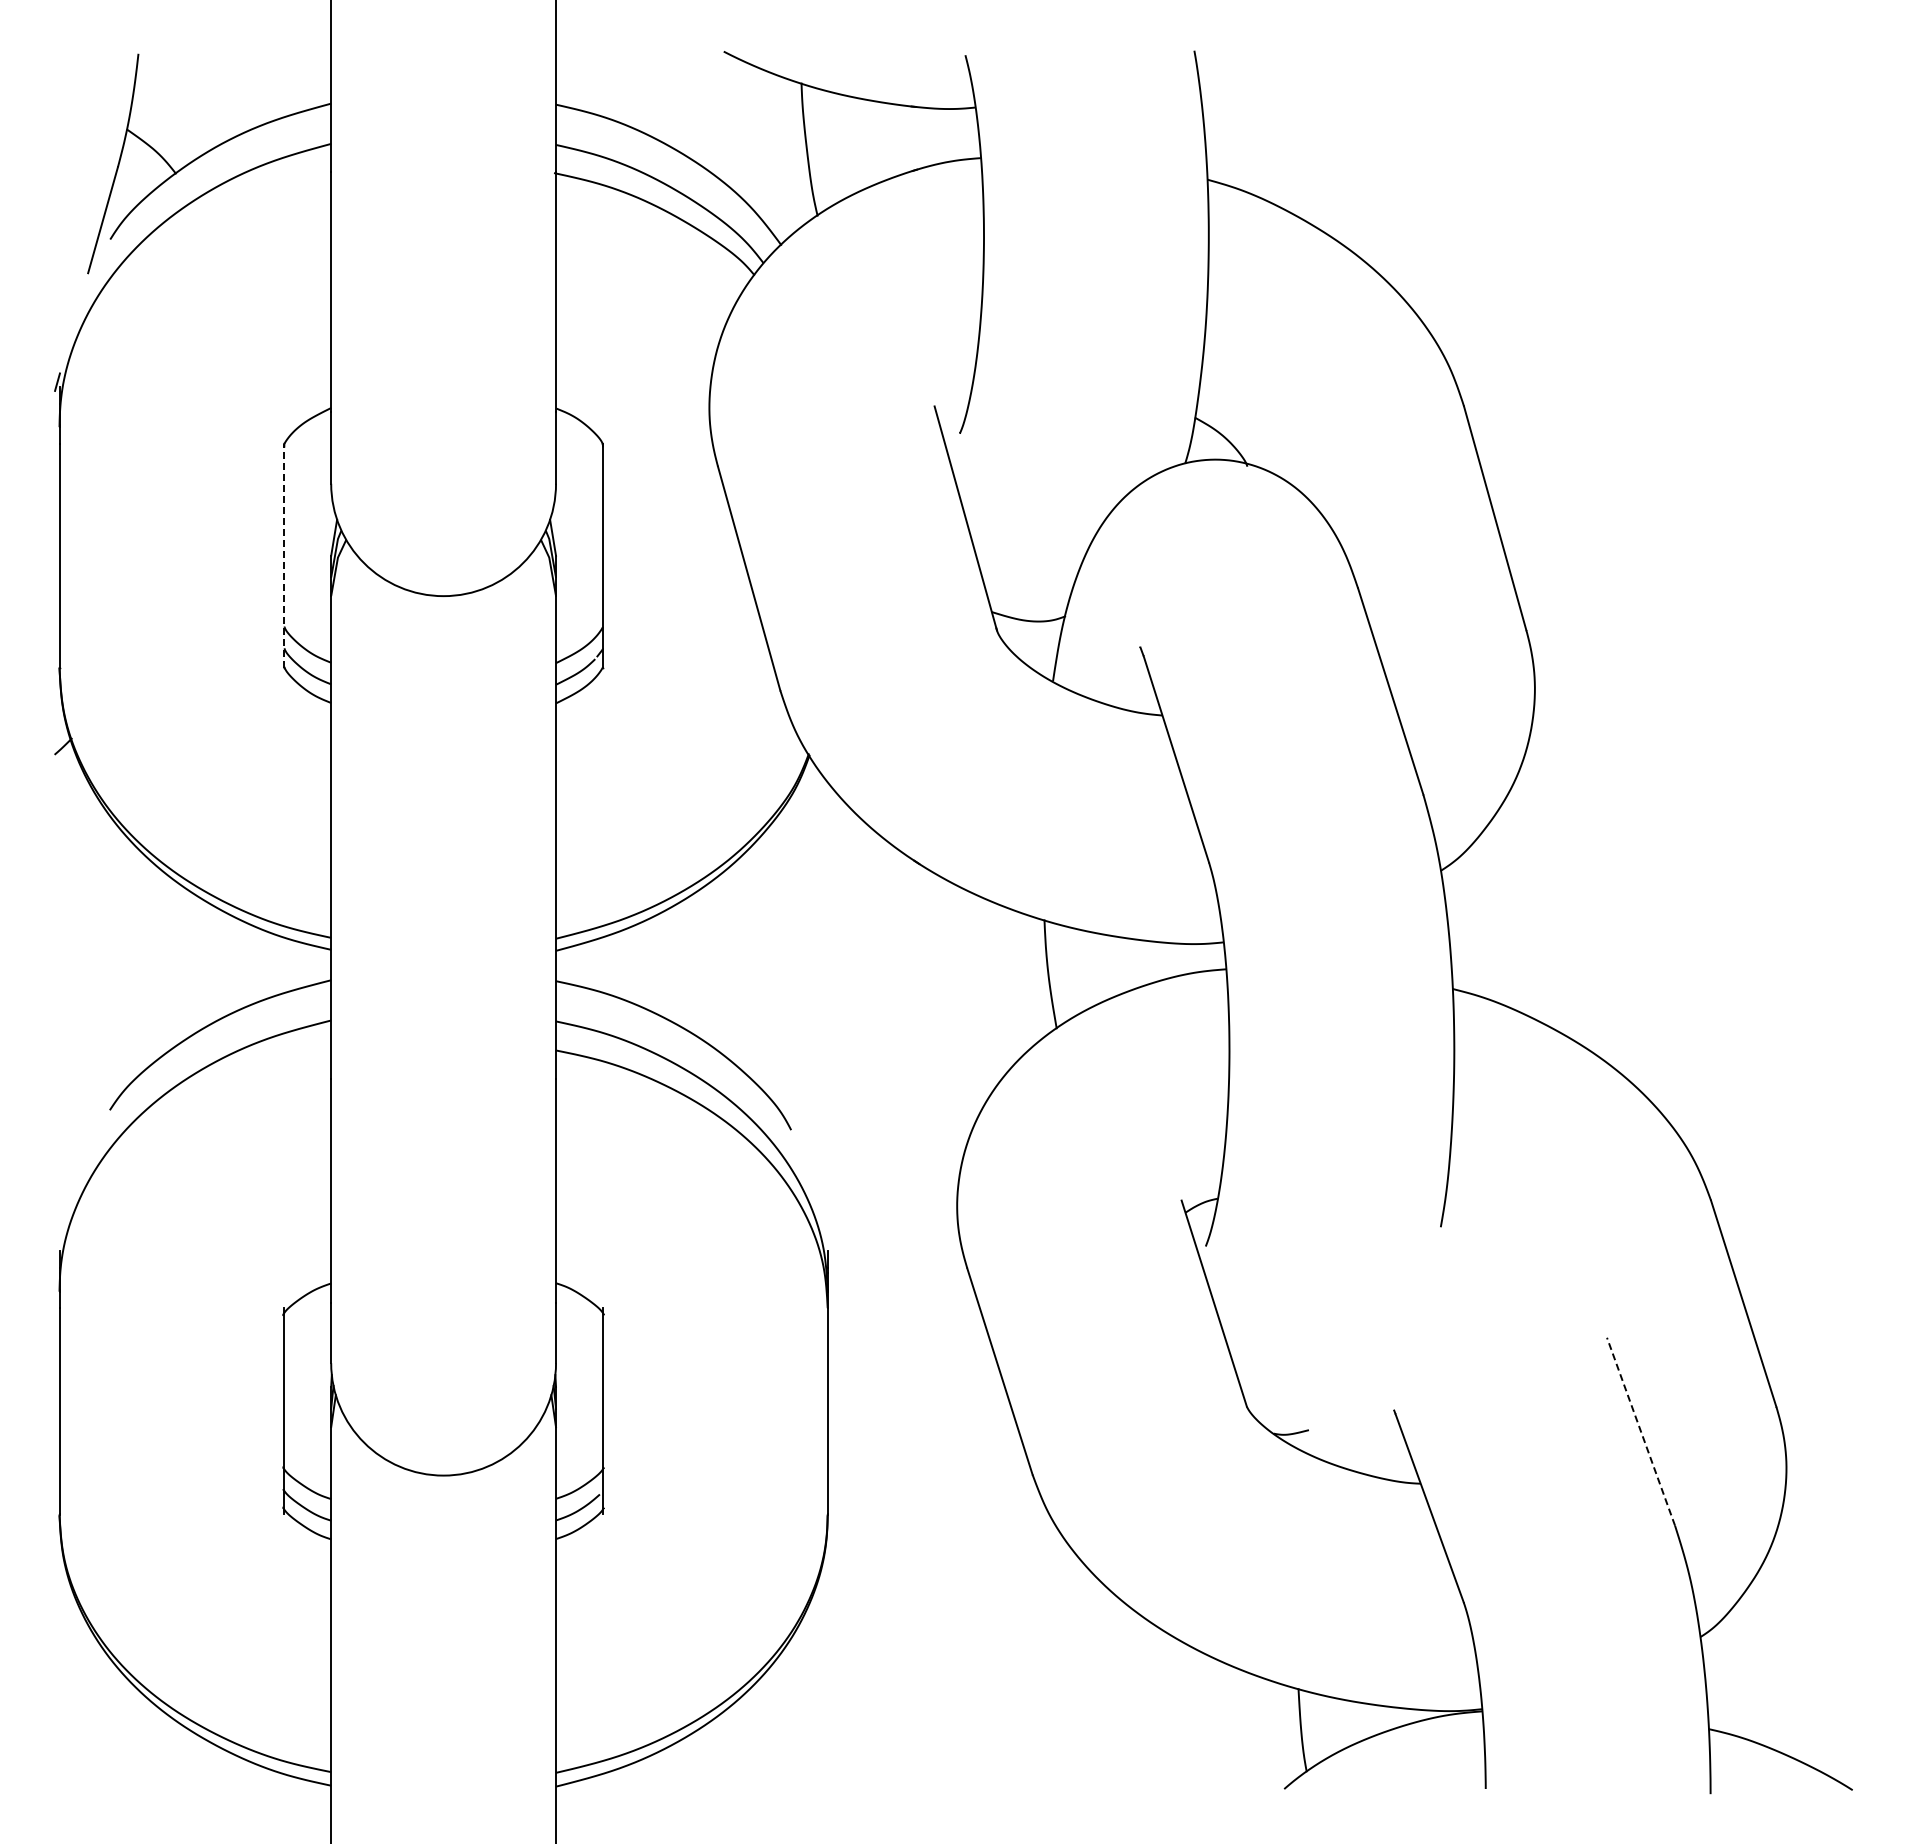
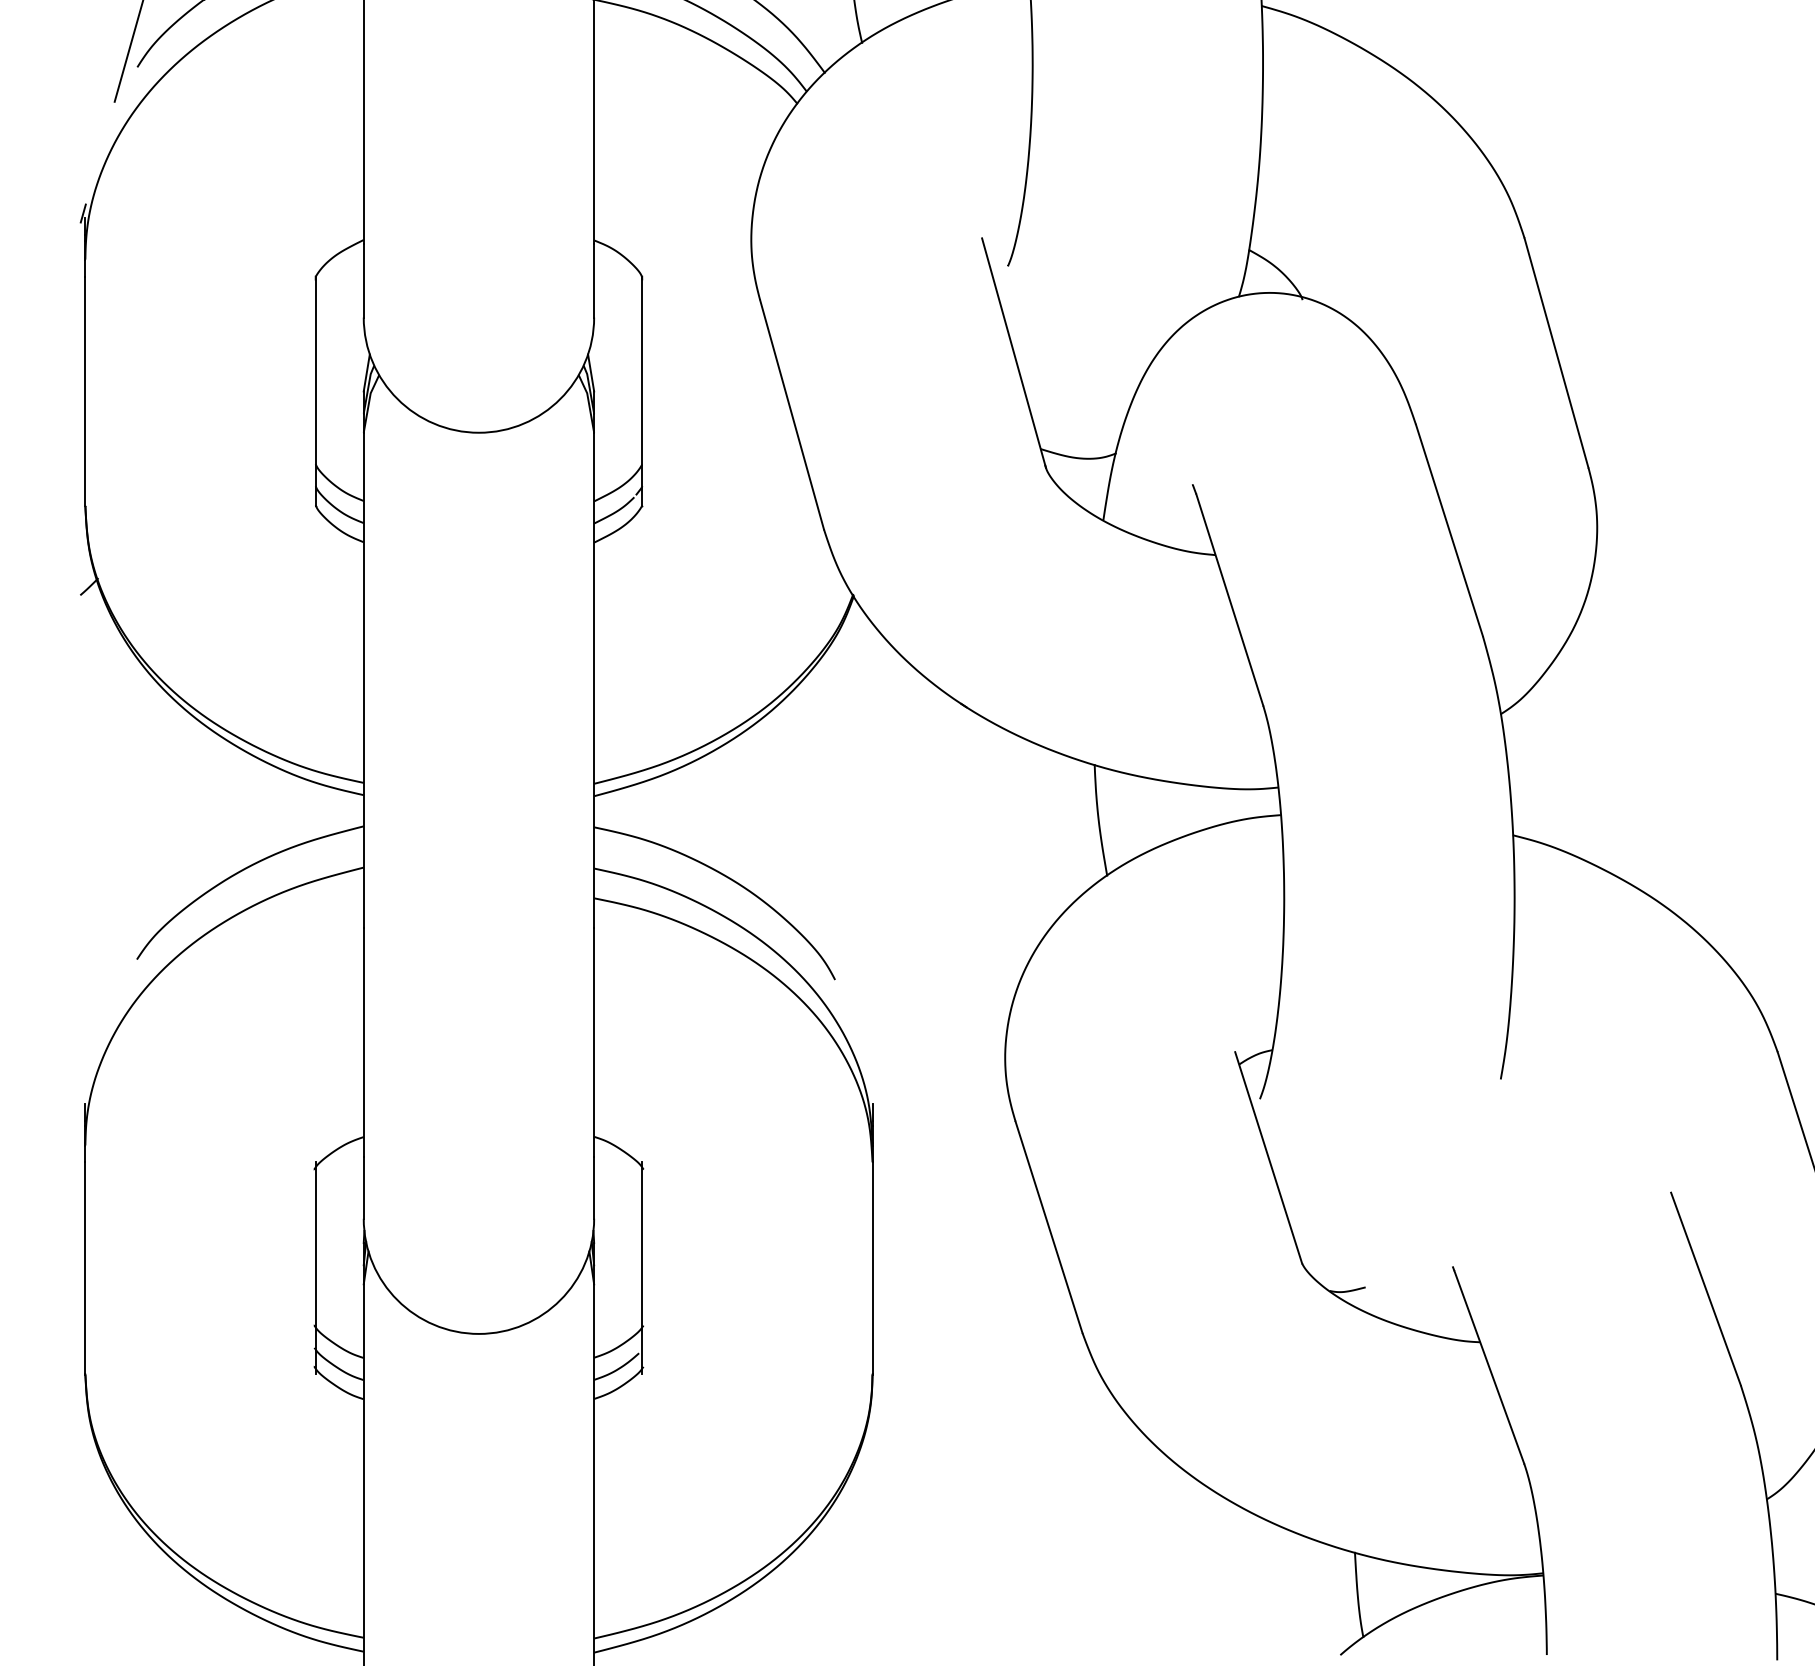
line: (284, 555) -> (315, 391), dashed -> solid
line: (1641, 1431) -> (1706, 1288), dashed -> solid

